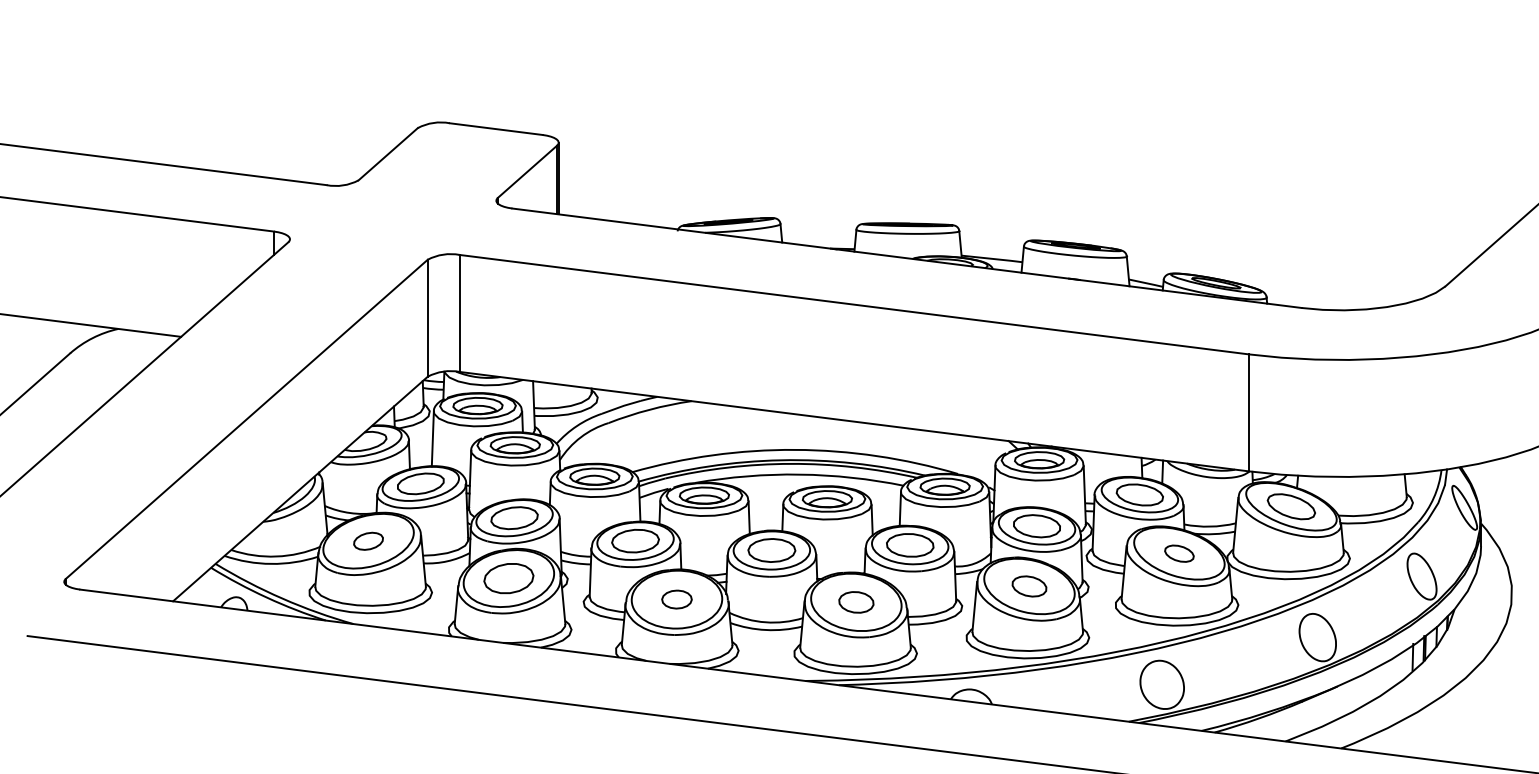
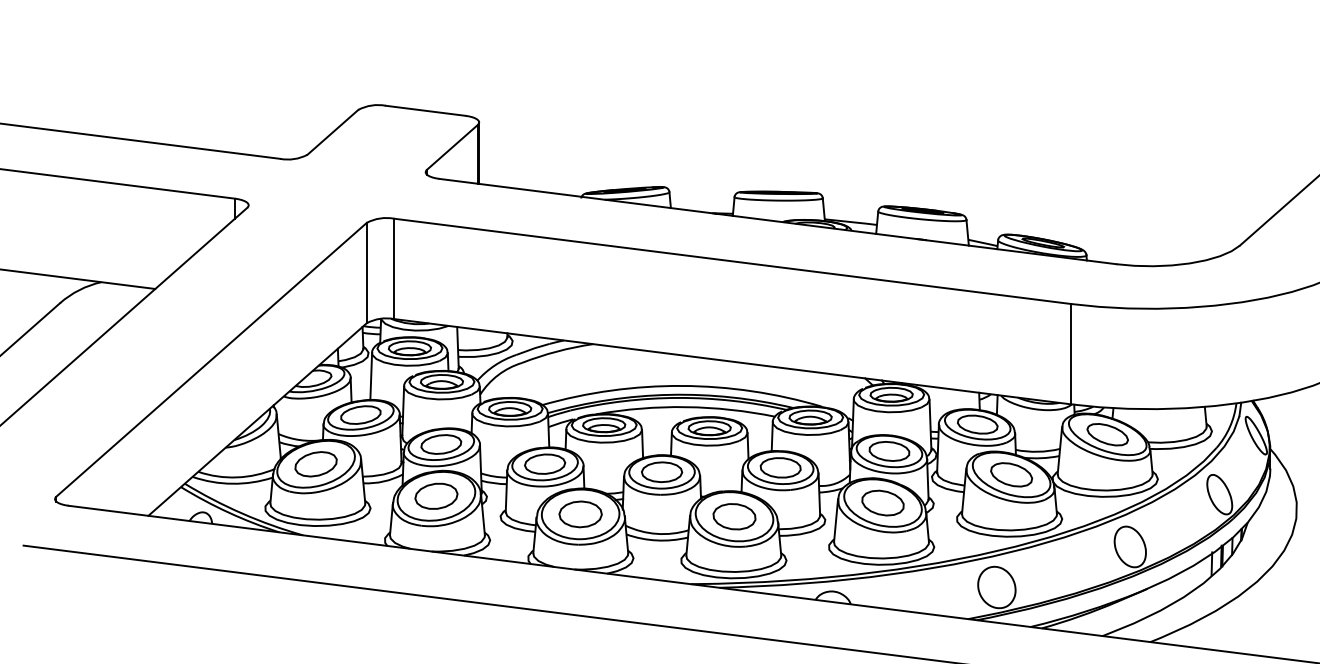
part: (368, 541) -> (316, 464), size x1.67
part: (1179, 553) -> (1011, 474), size x1.67
part: (1029, 586) -> (883, 503), size x1.43
part: (676, 599) -> (580, 514), size x1.67
part: (856, 602) -> (734, 516), size x1.43

